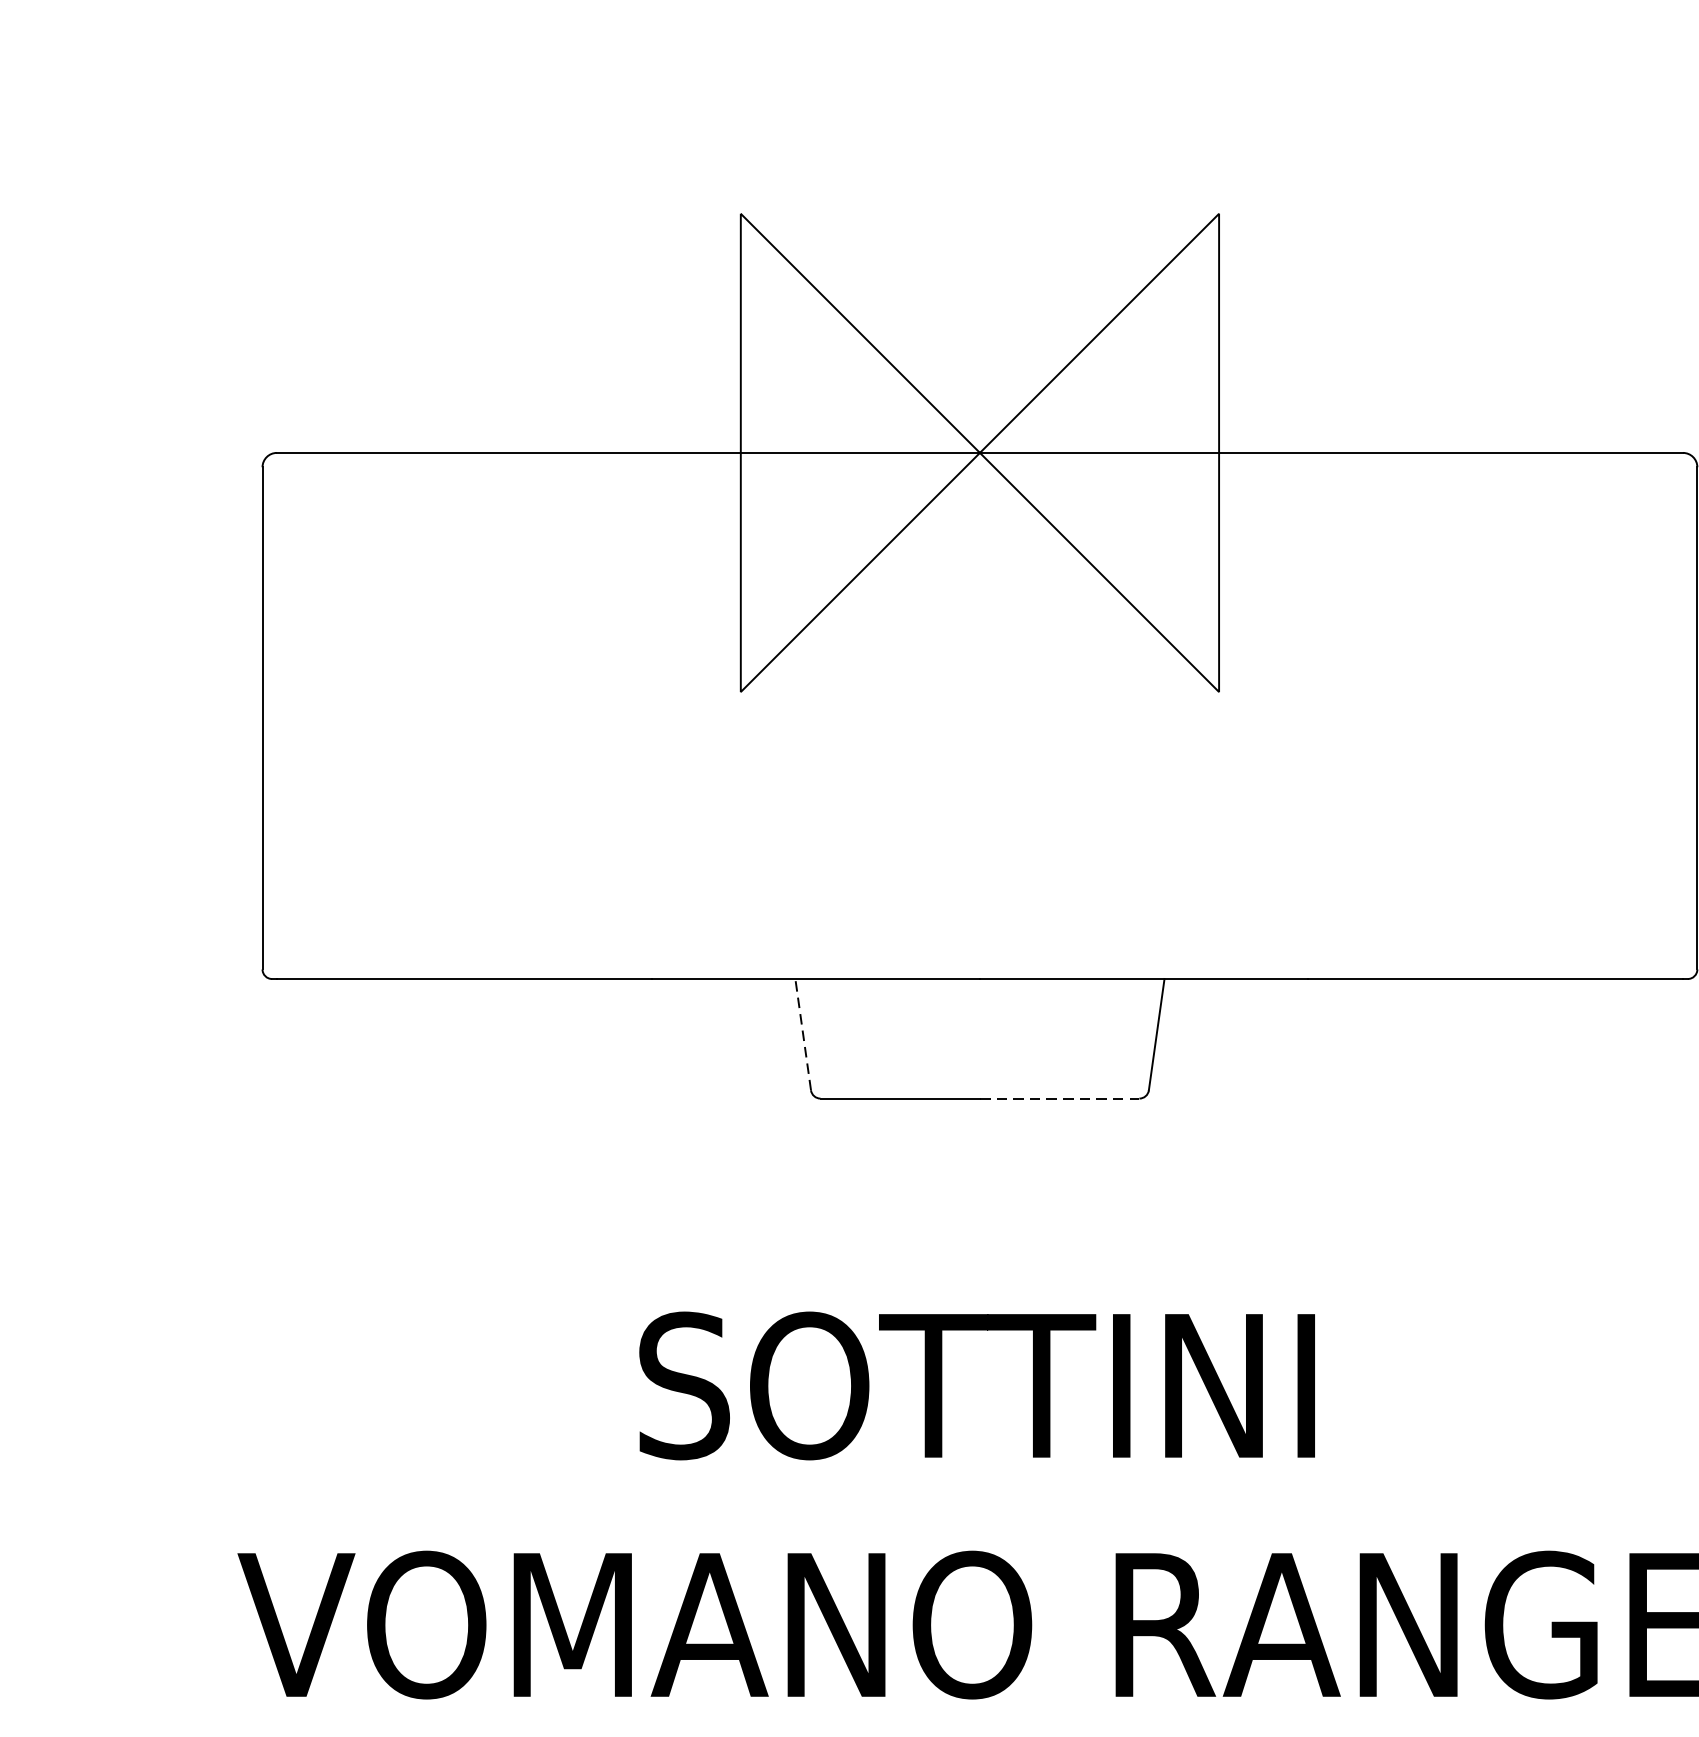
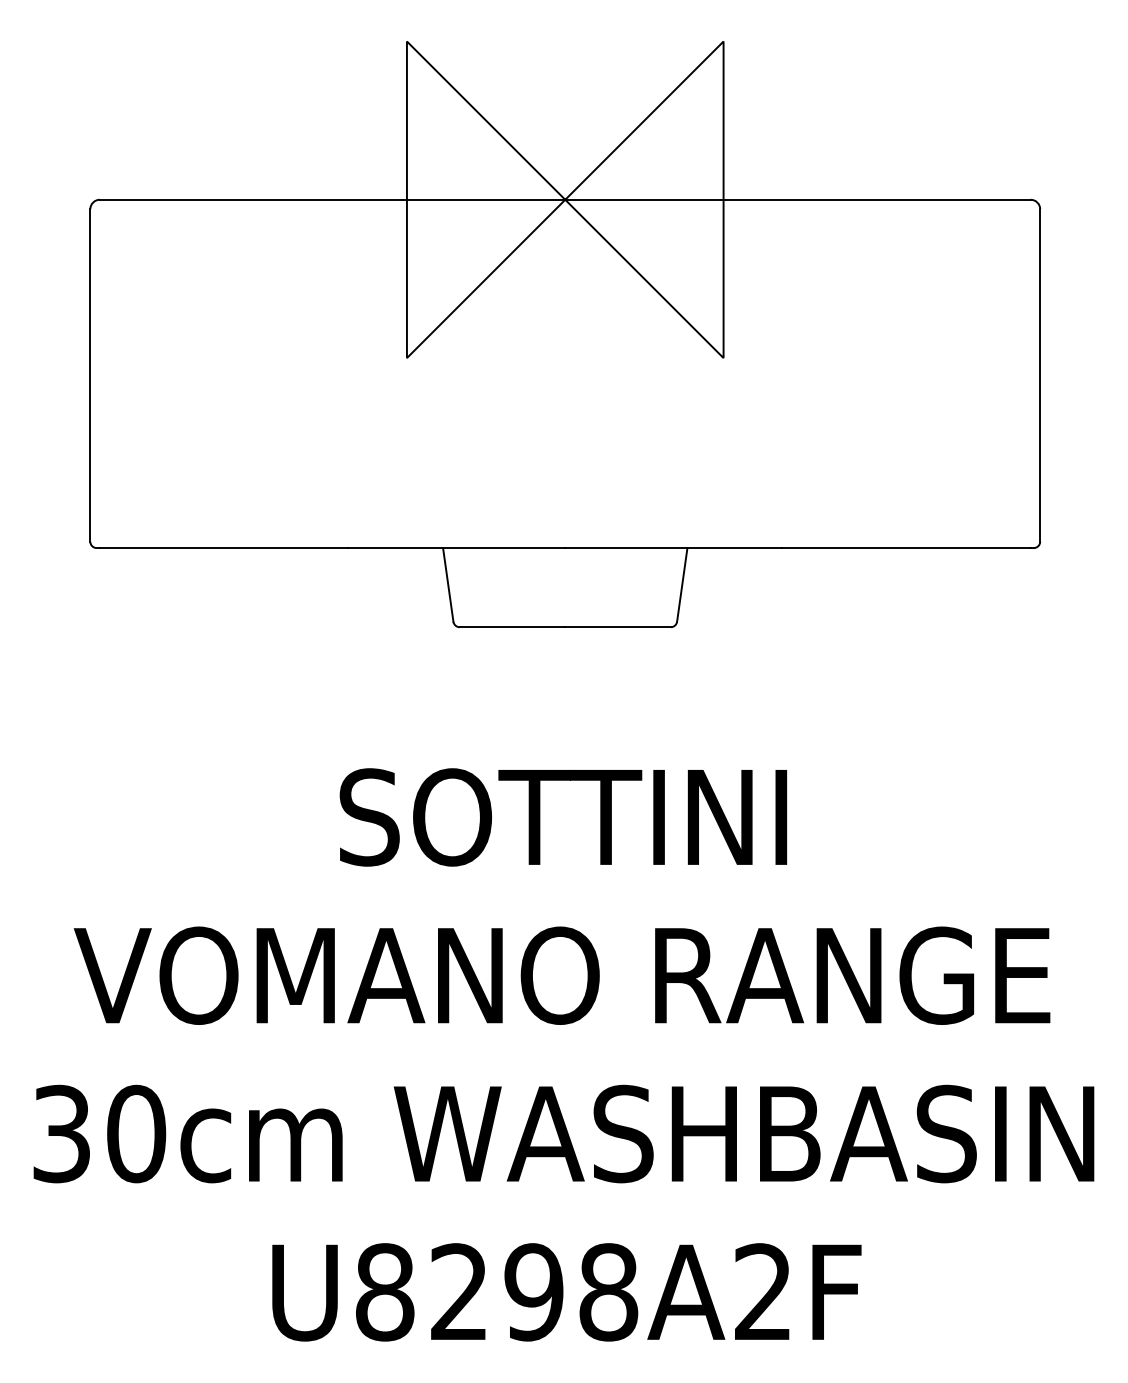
line: (803, 1034) -> (448, 584), dashed -> solid
line: (1060, 1099) -> (618, 627), dashed -> solid

